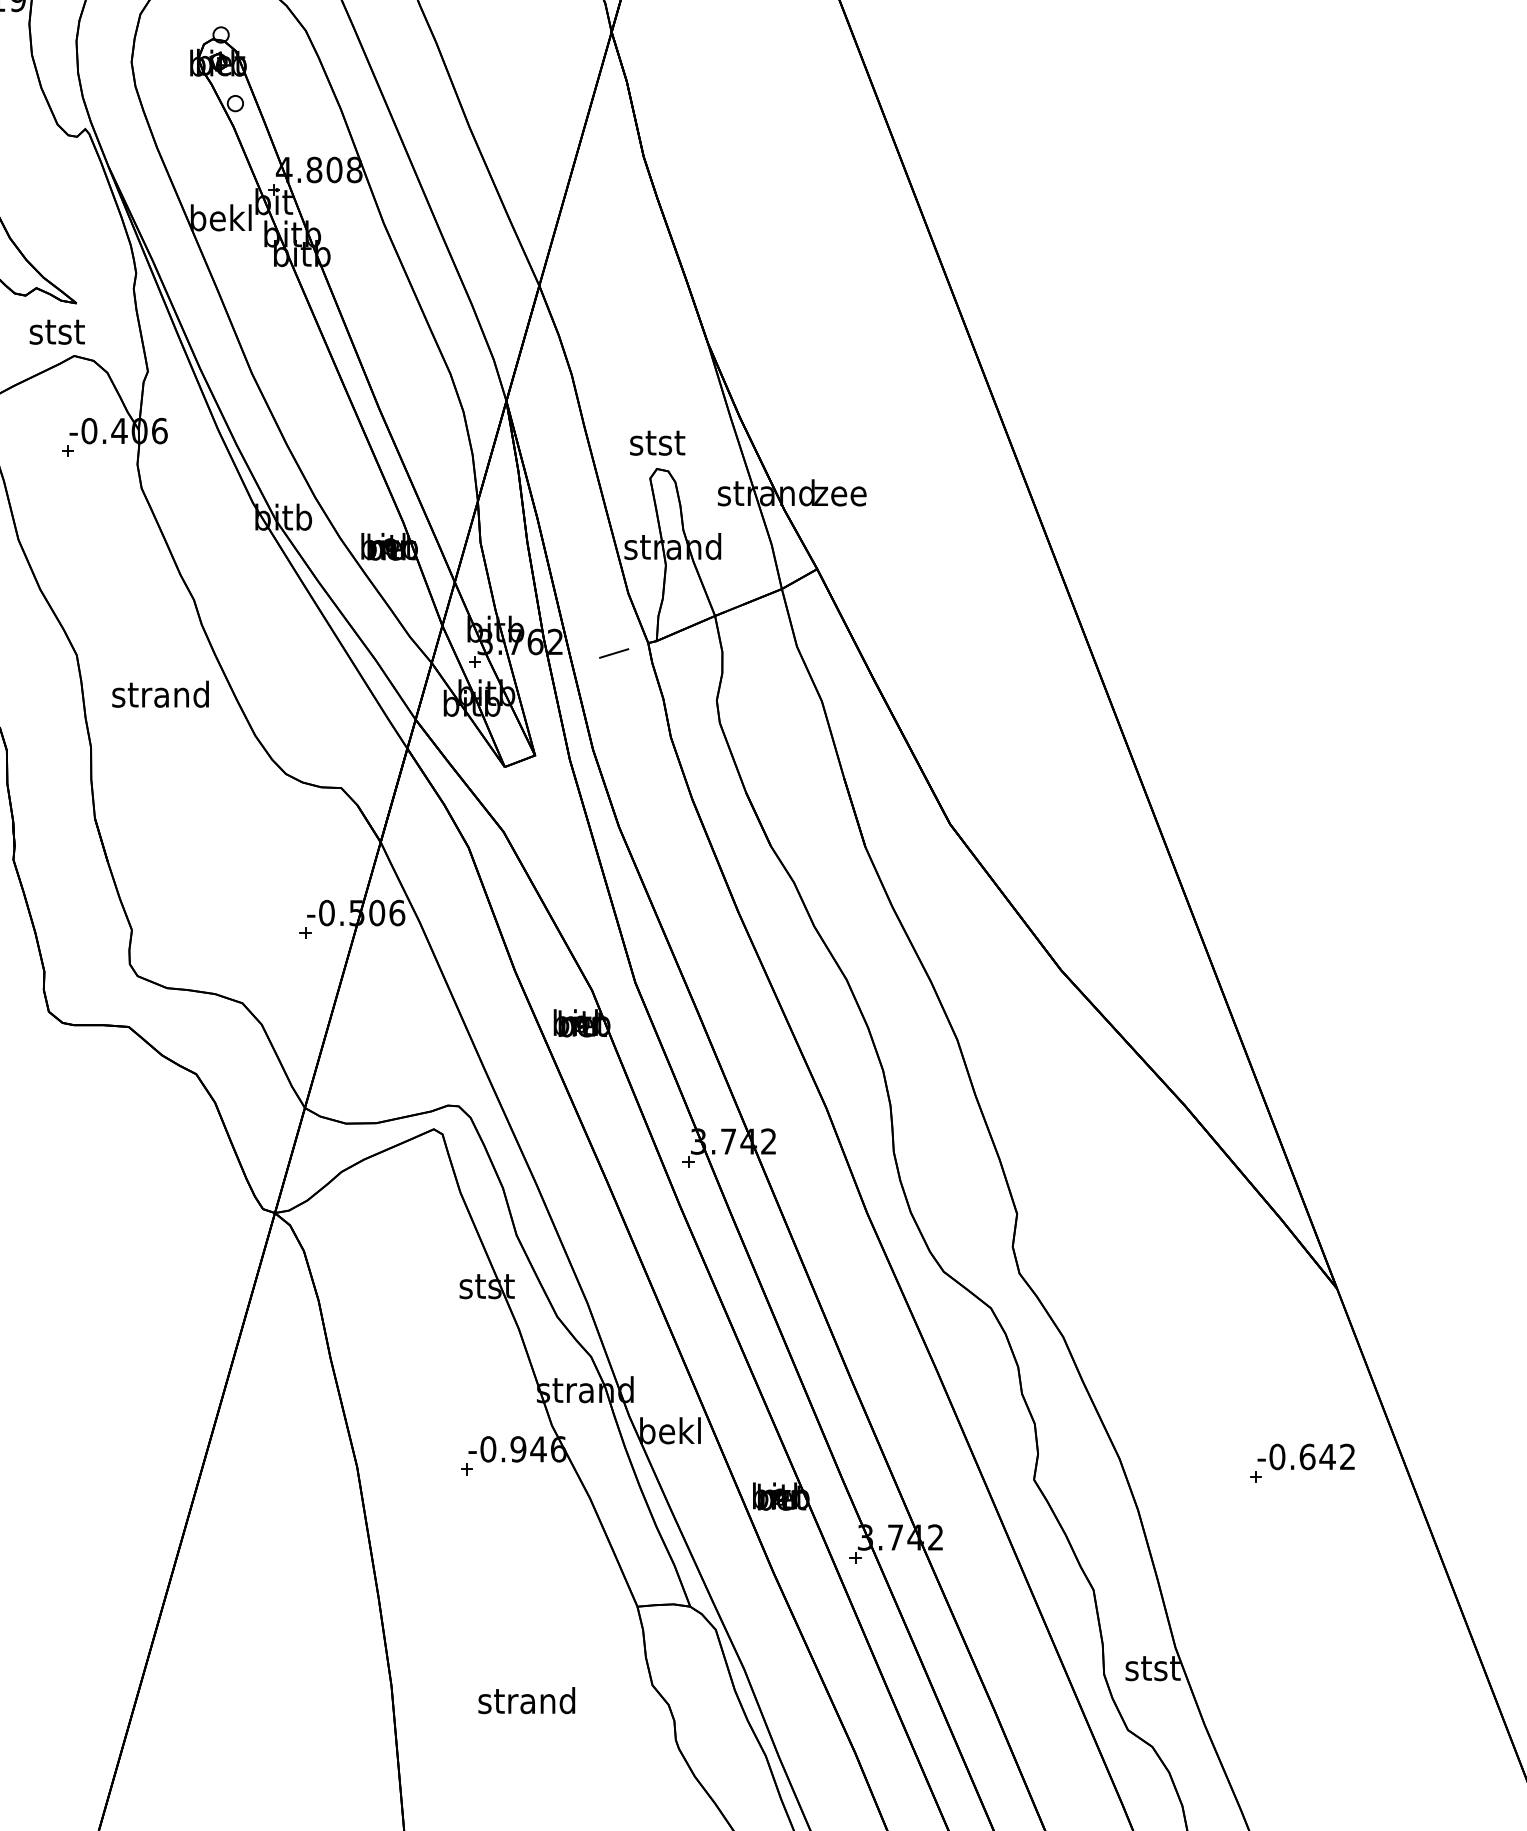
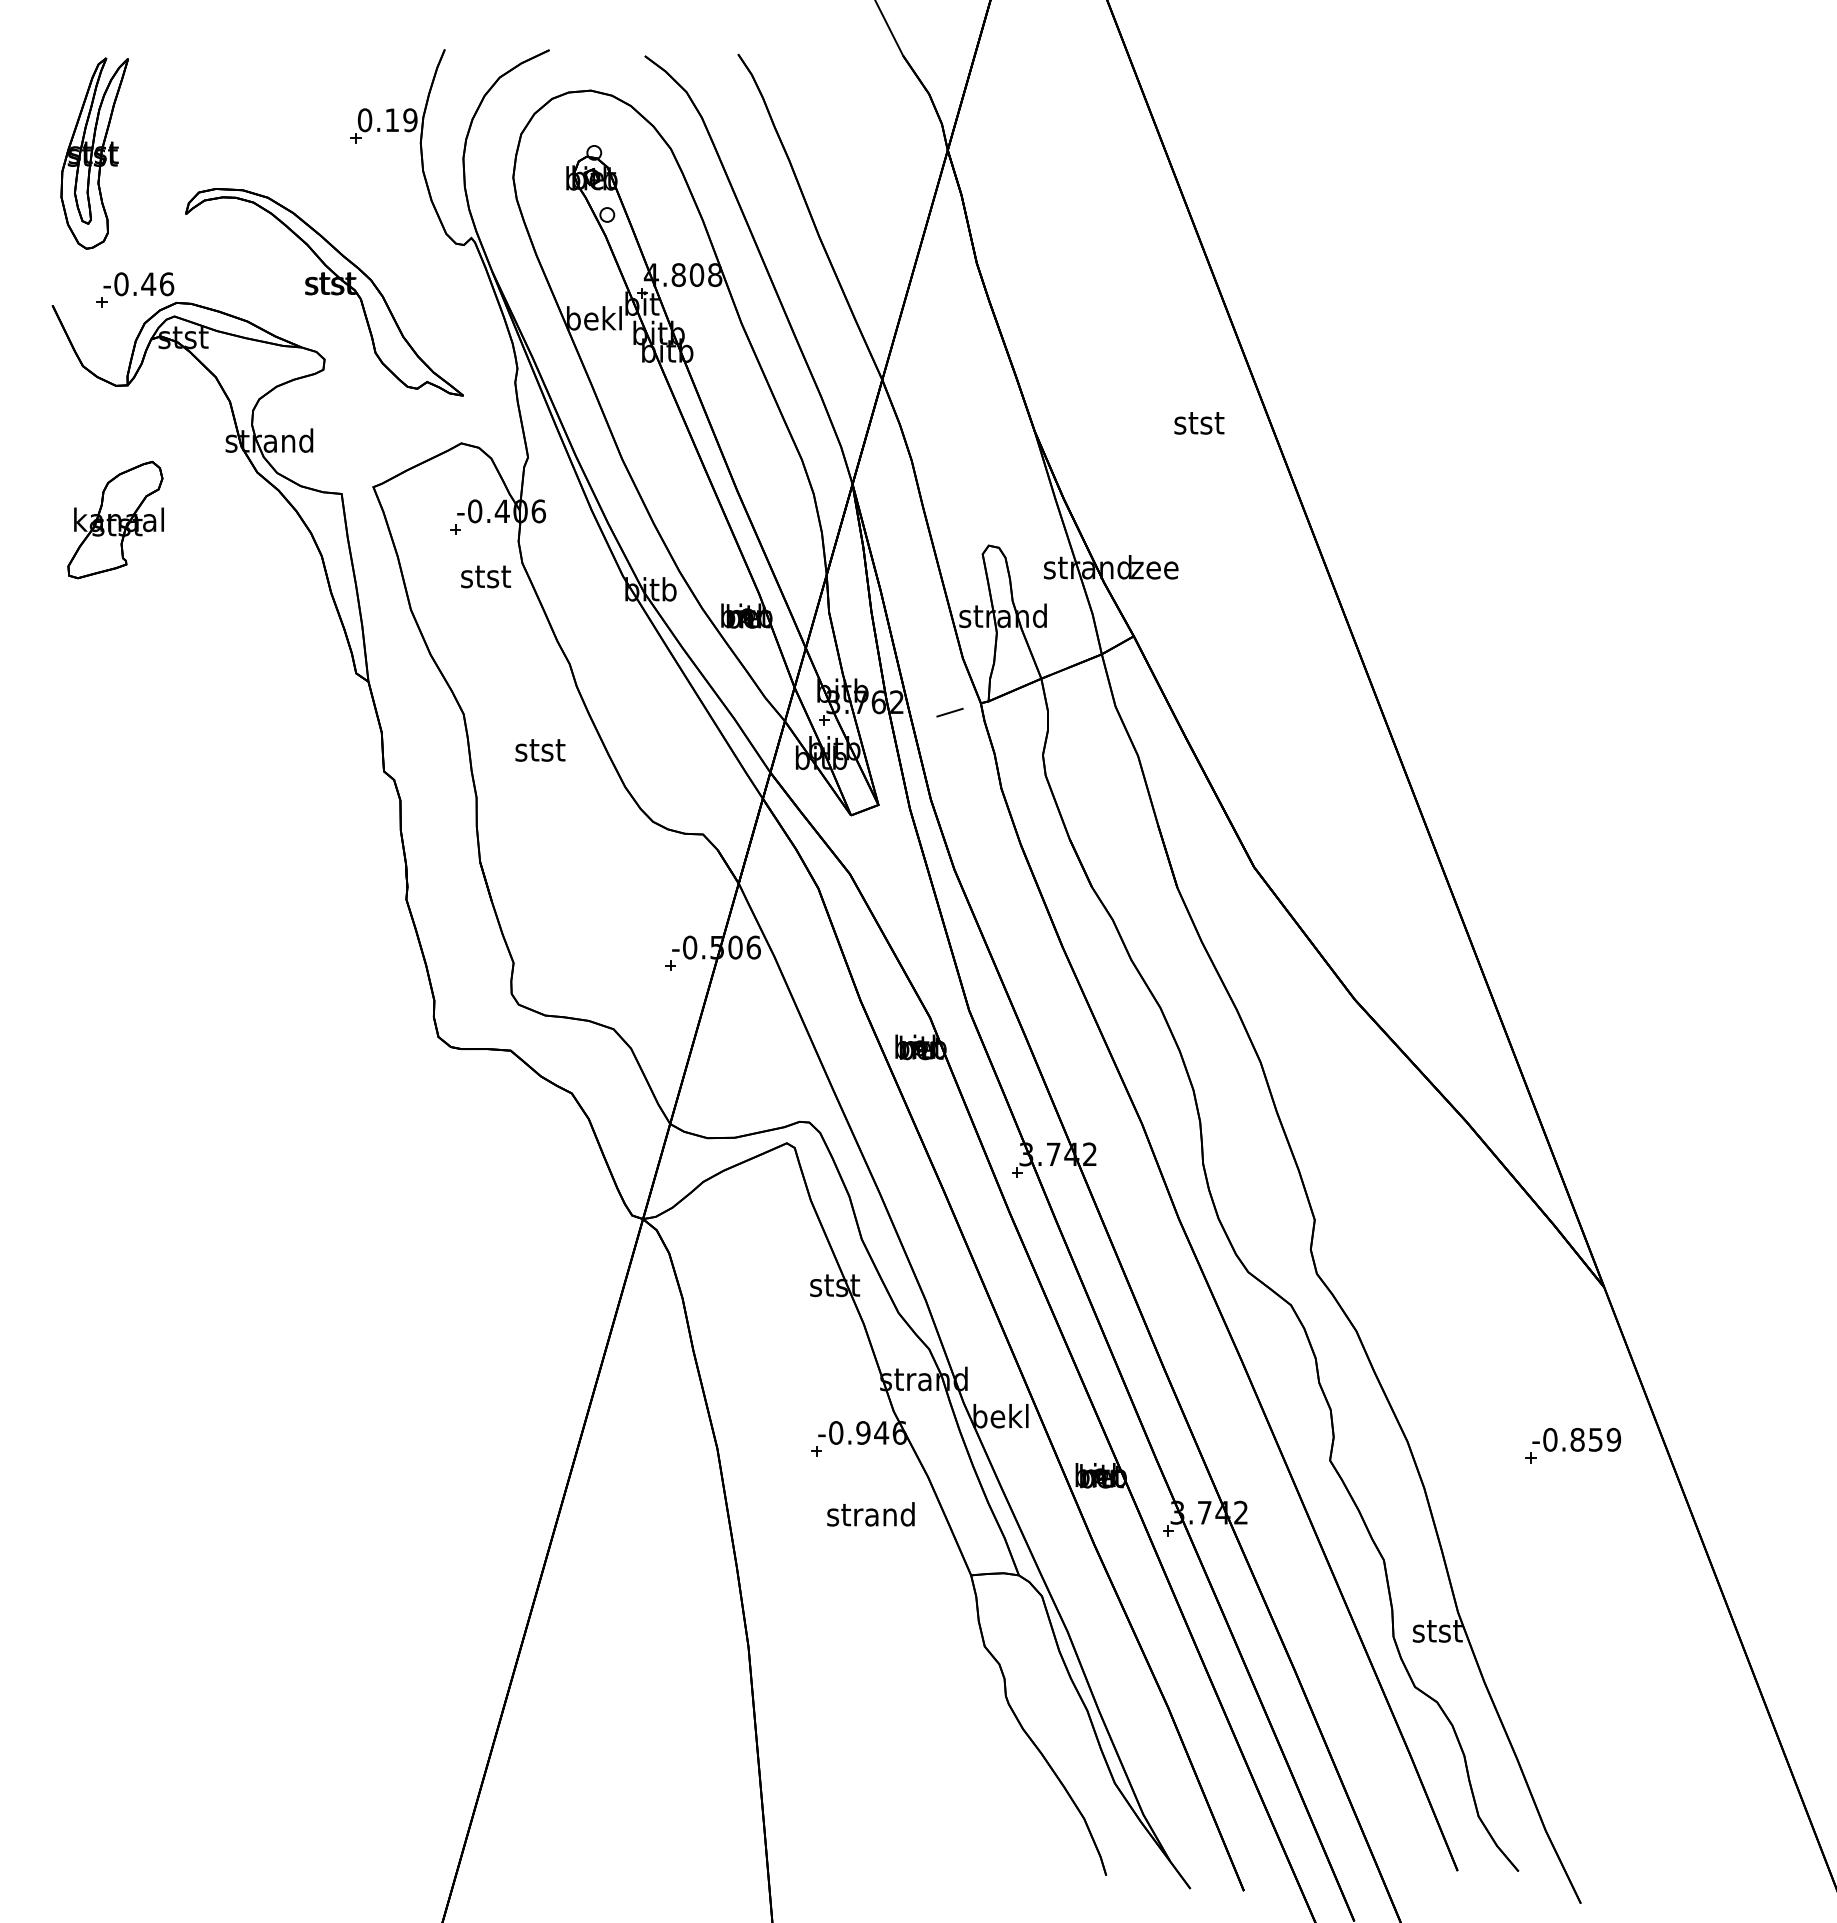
text: (56, 331) -> (485, 576), moved
text: (657, 443) -> (1199, 423), moved
text: (160, 694) -> (539, 749), strand -> stst
text: (1327, 1456) -> (1595, 1439), -0.642 -> -0.859
text: (526, 1700) -> (870, 1514), moved

